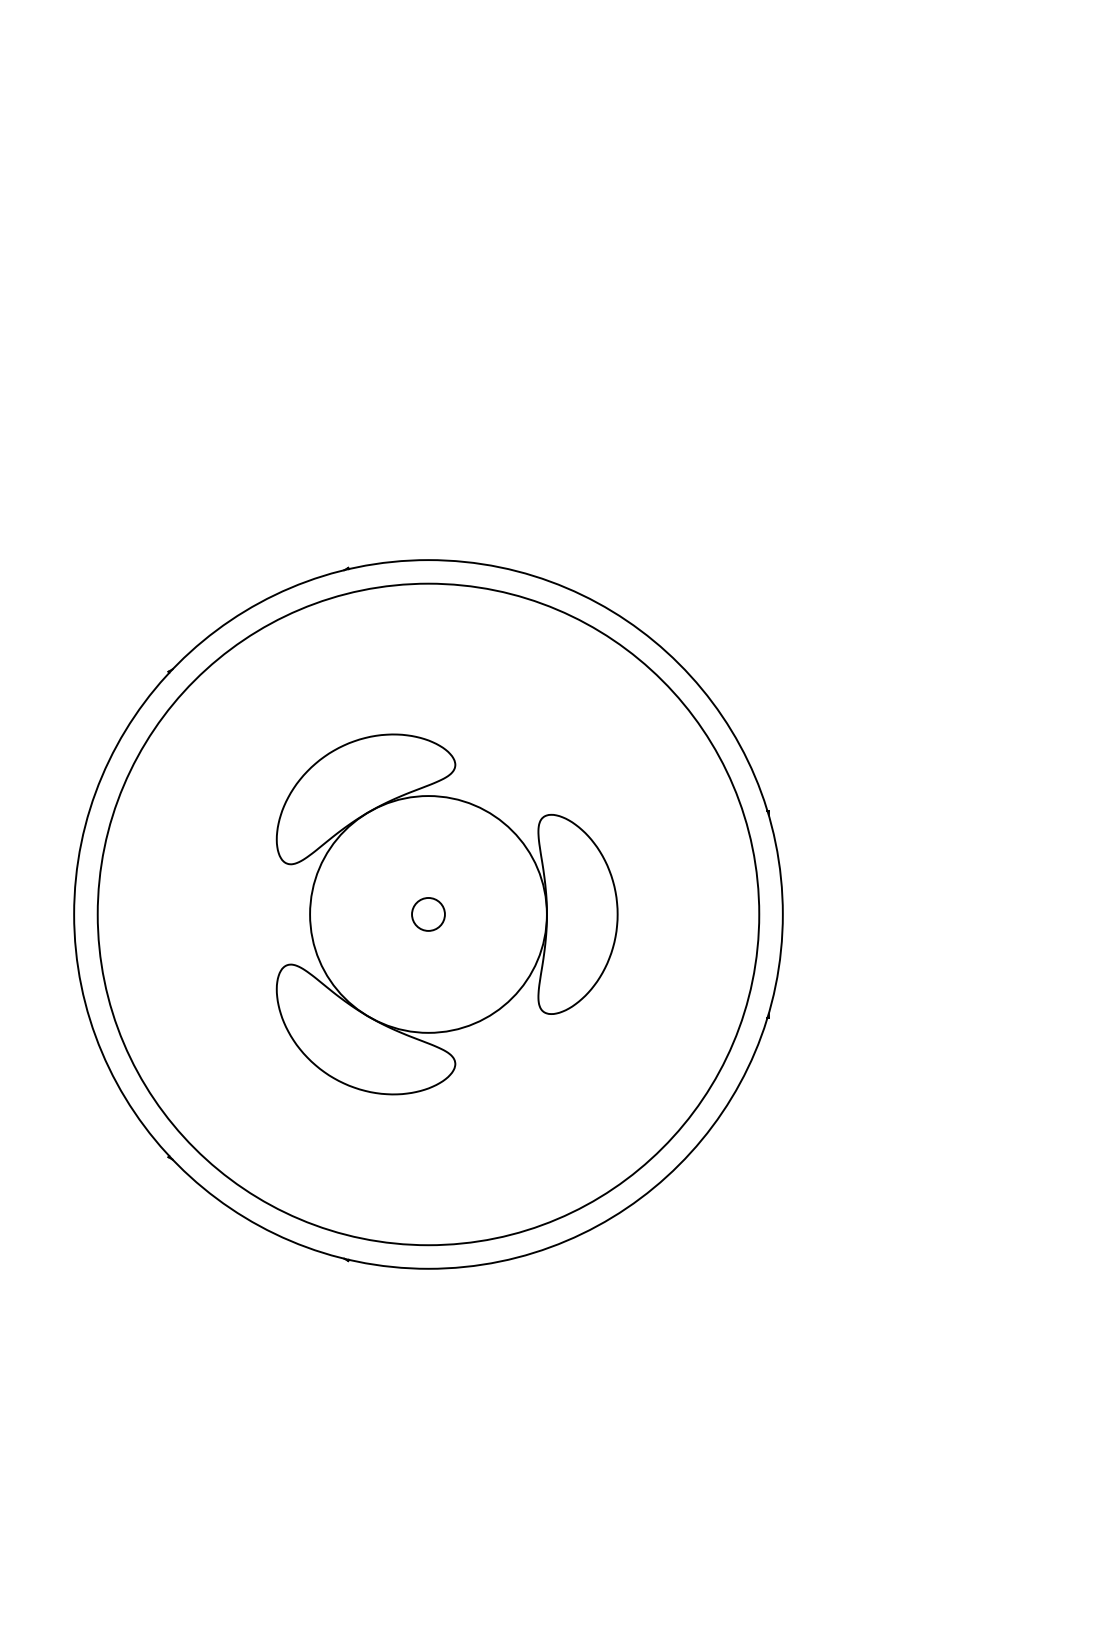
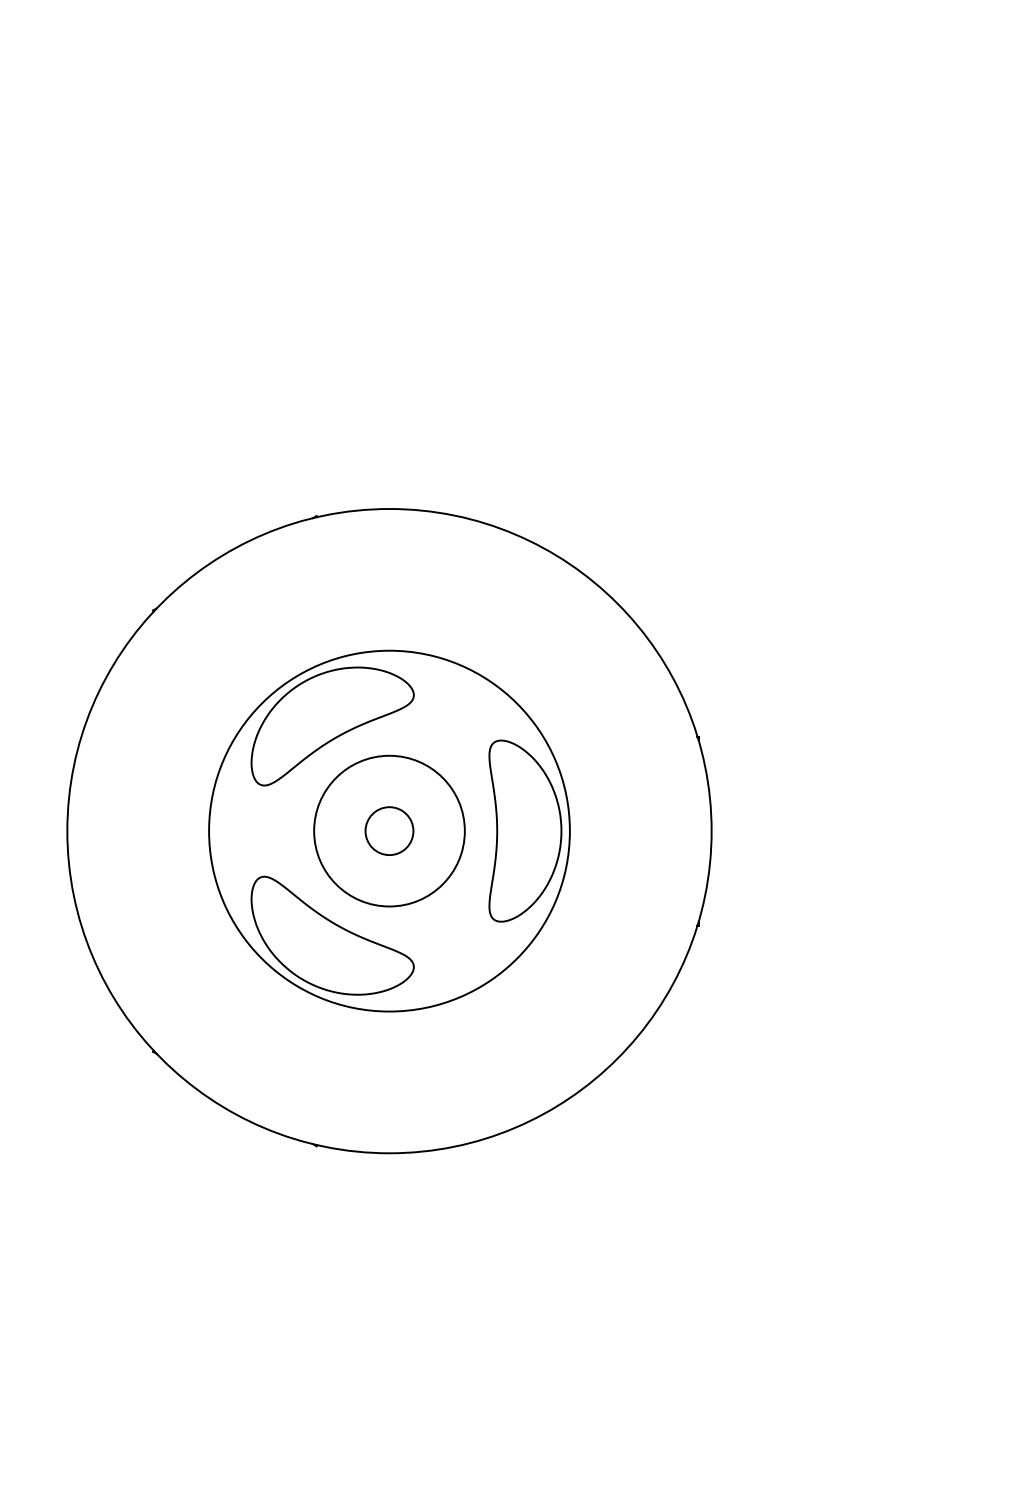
circle: (428, 913) -> (389, 830), size x1.6
circle: (428, 914) -> (389, 831), size x0.6
circle: (428, 914) -> (389, 831), size x0.7

